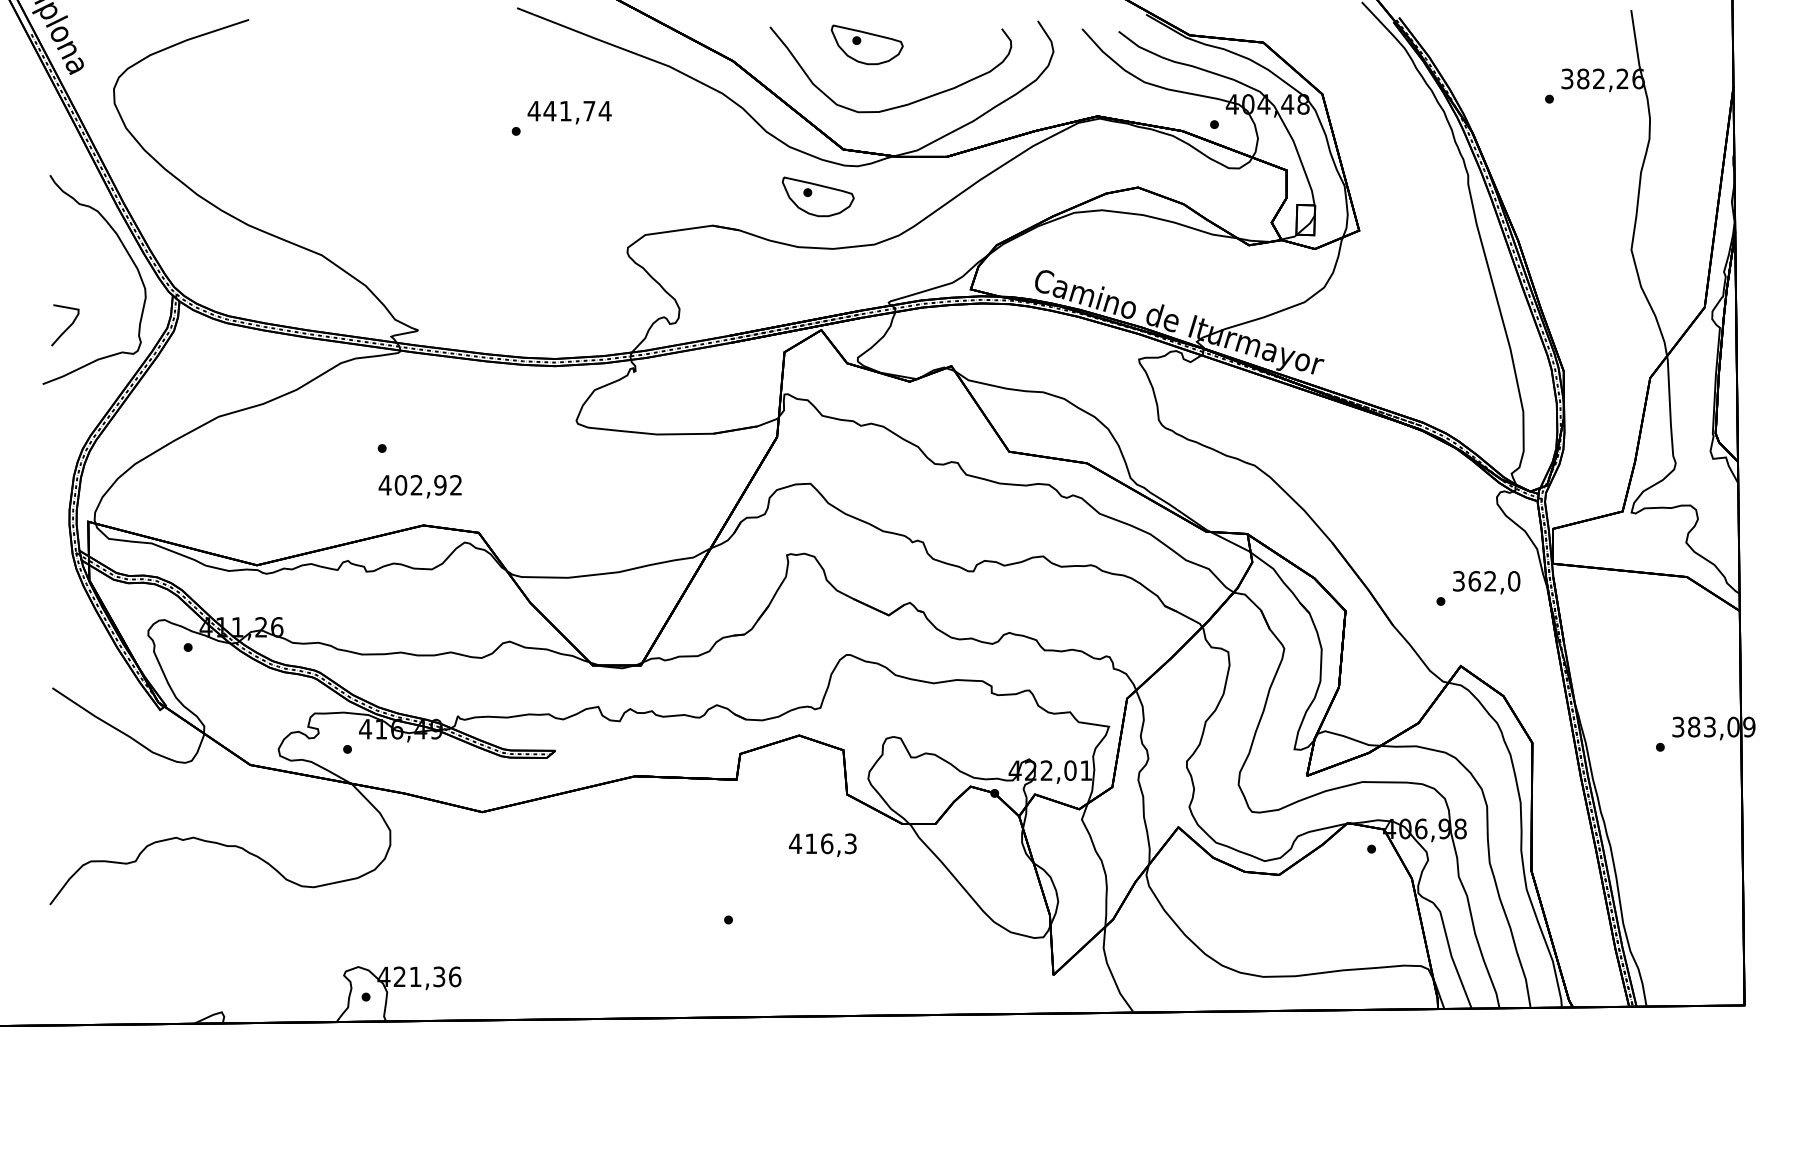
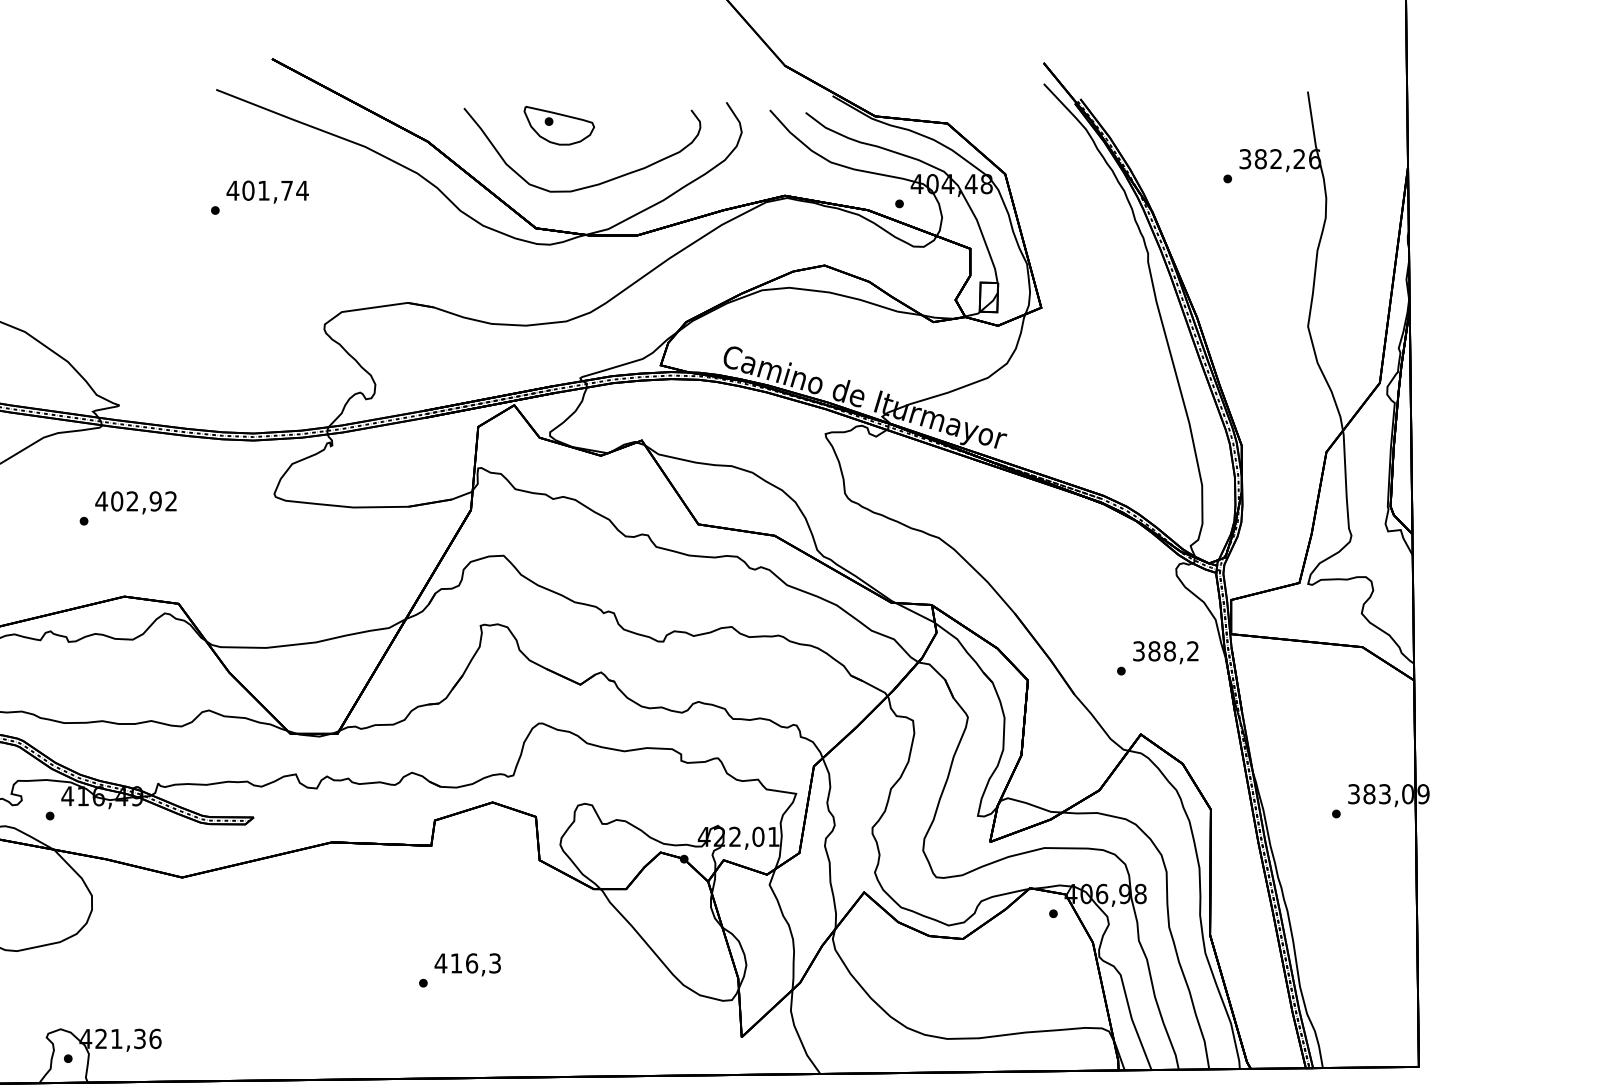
text: (549, 110) -> (247, 190), 441,74 -> 401,74
part: (817, 196) -> (510, 274), removed
text: (419, 486) -> (135, 502), moved
text: (1494, 581) -> (1173, 651), 362,0 -> 388,2
text: (822, 844) -> (467, 964), moved

